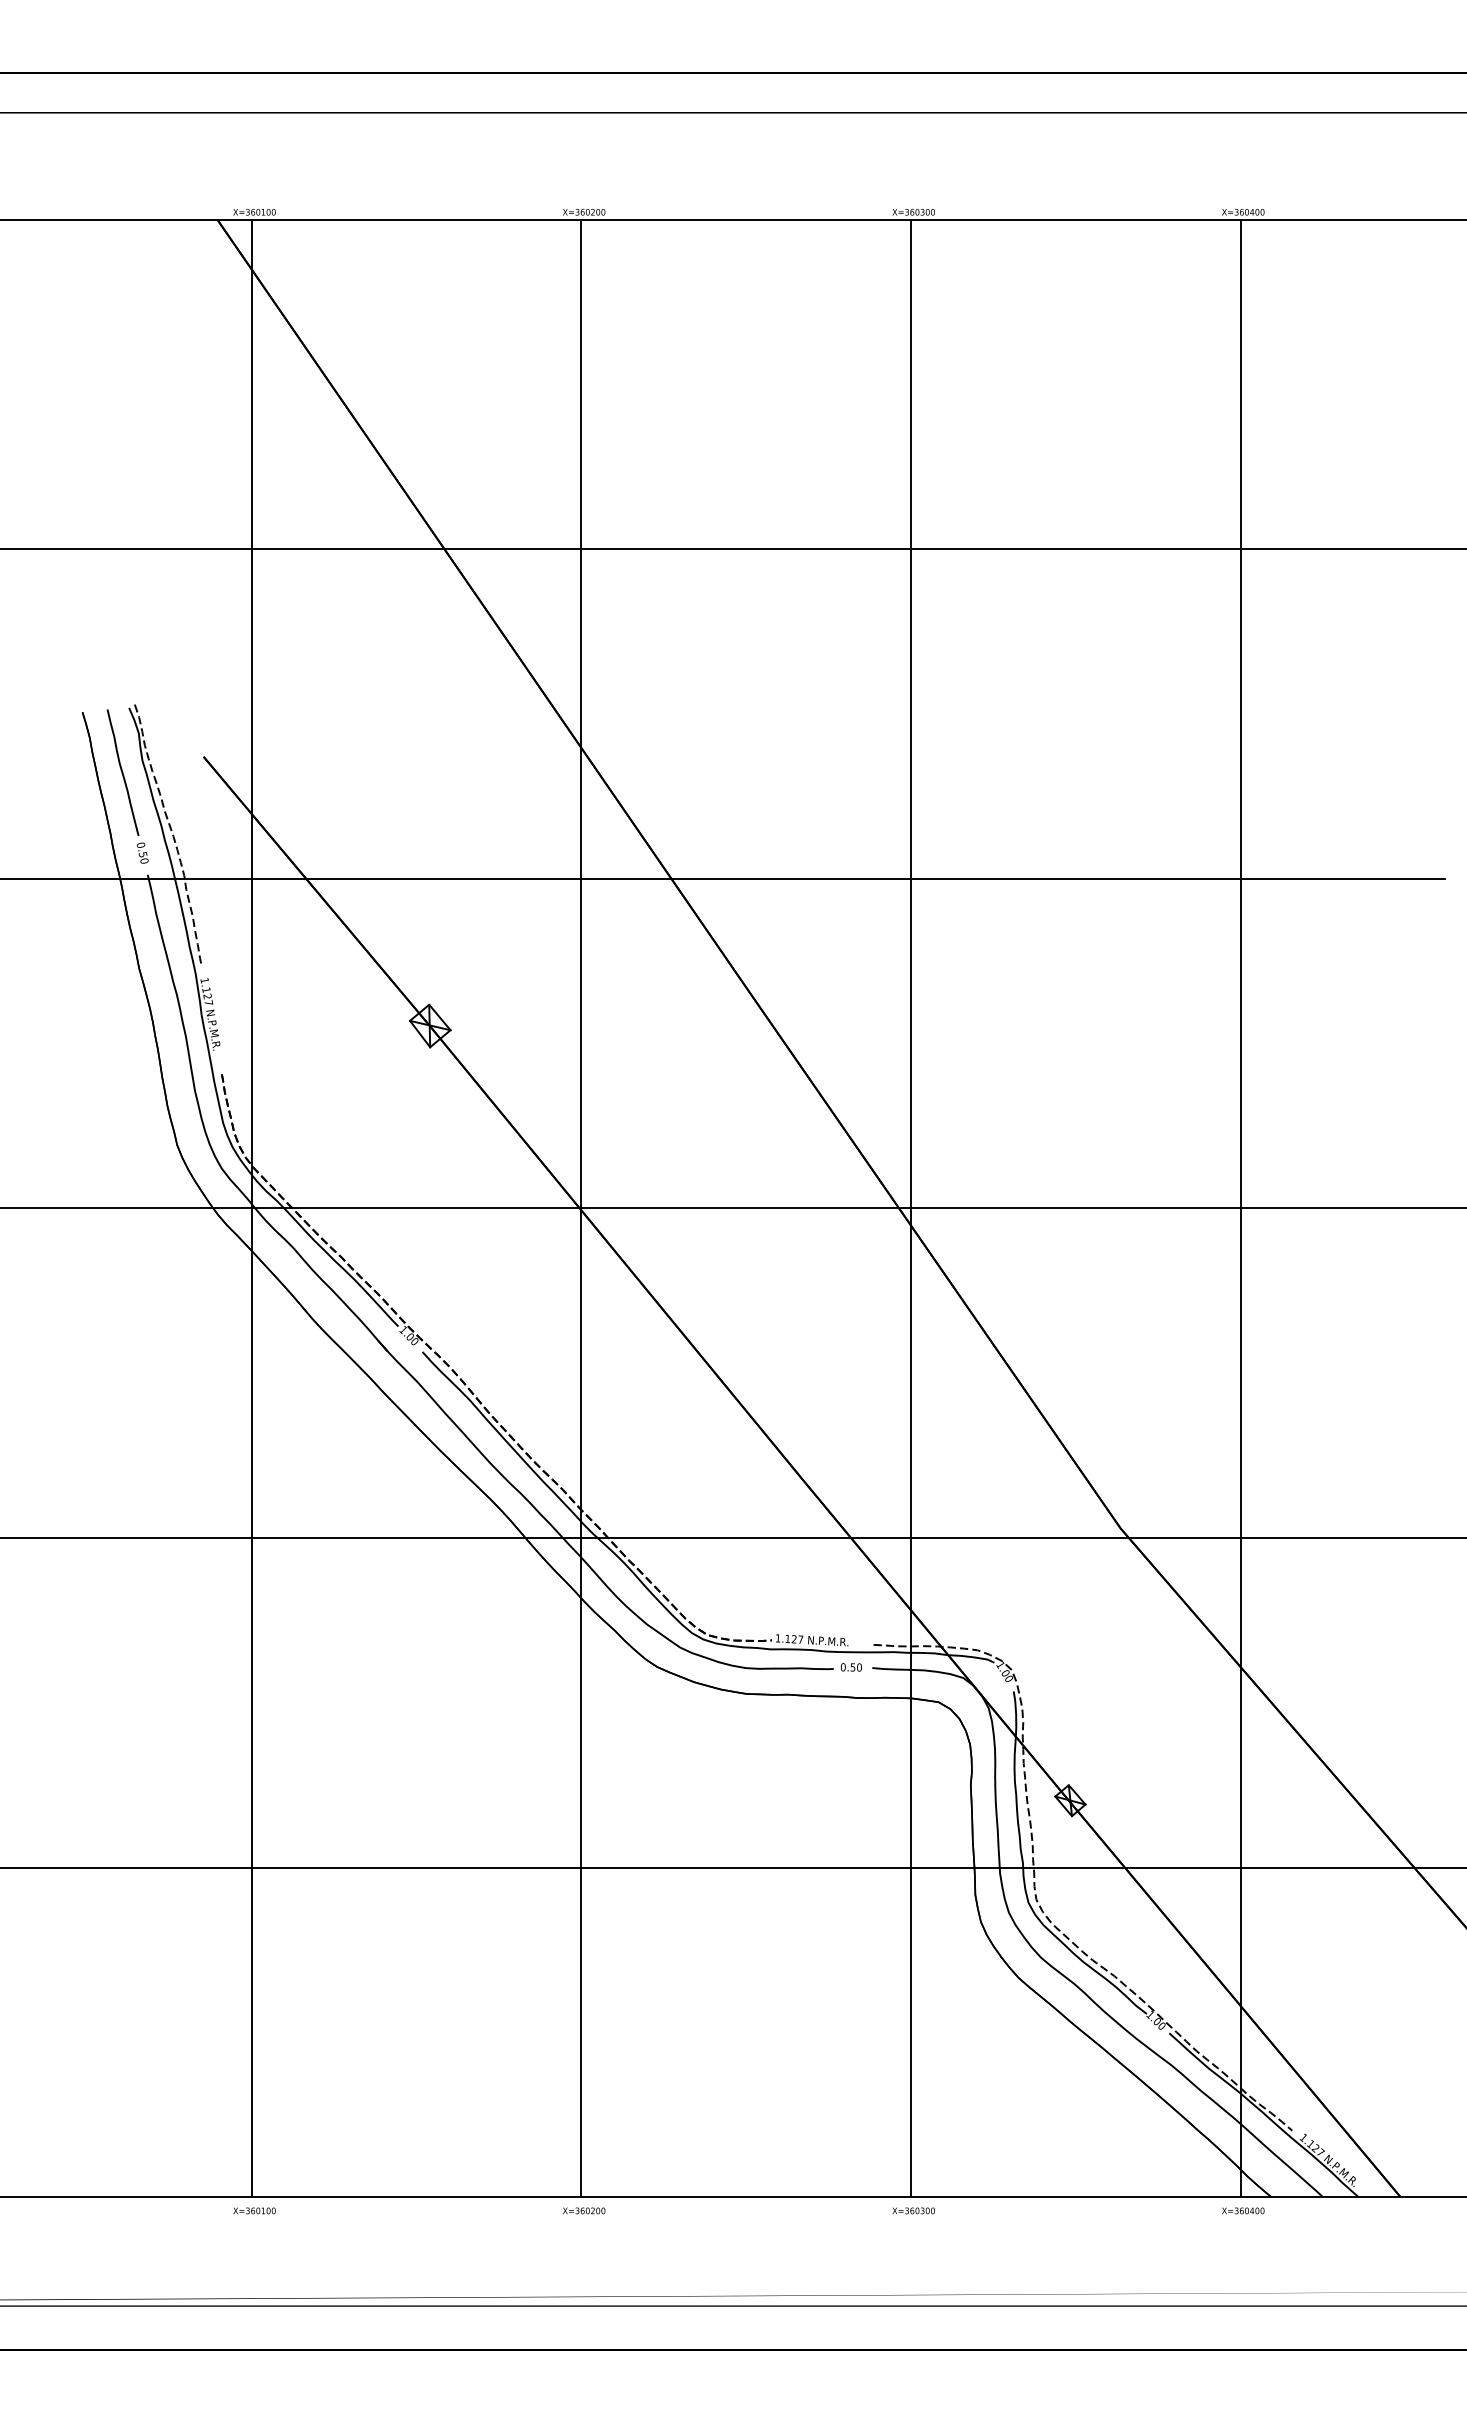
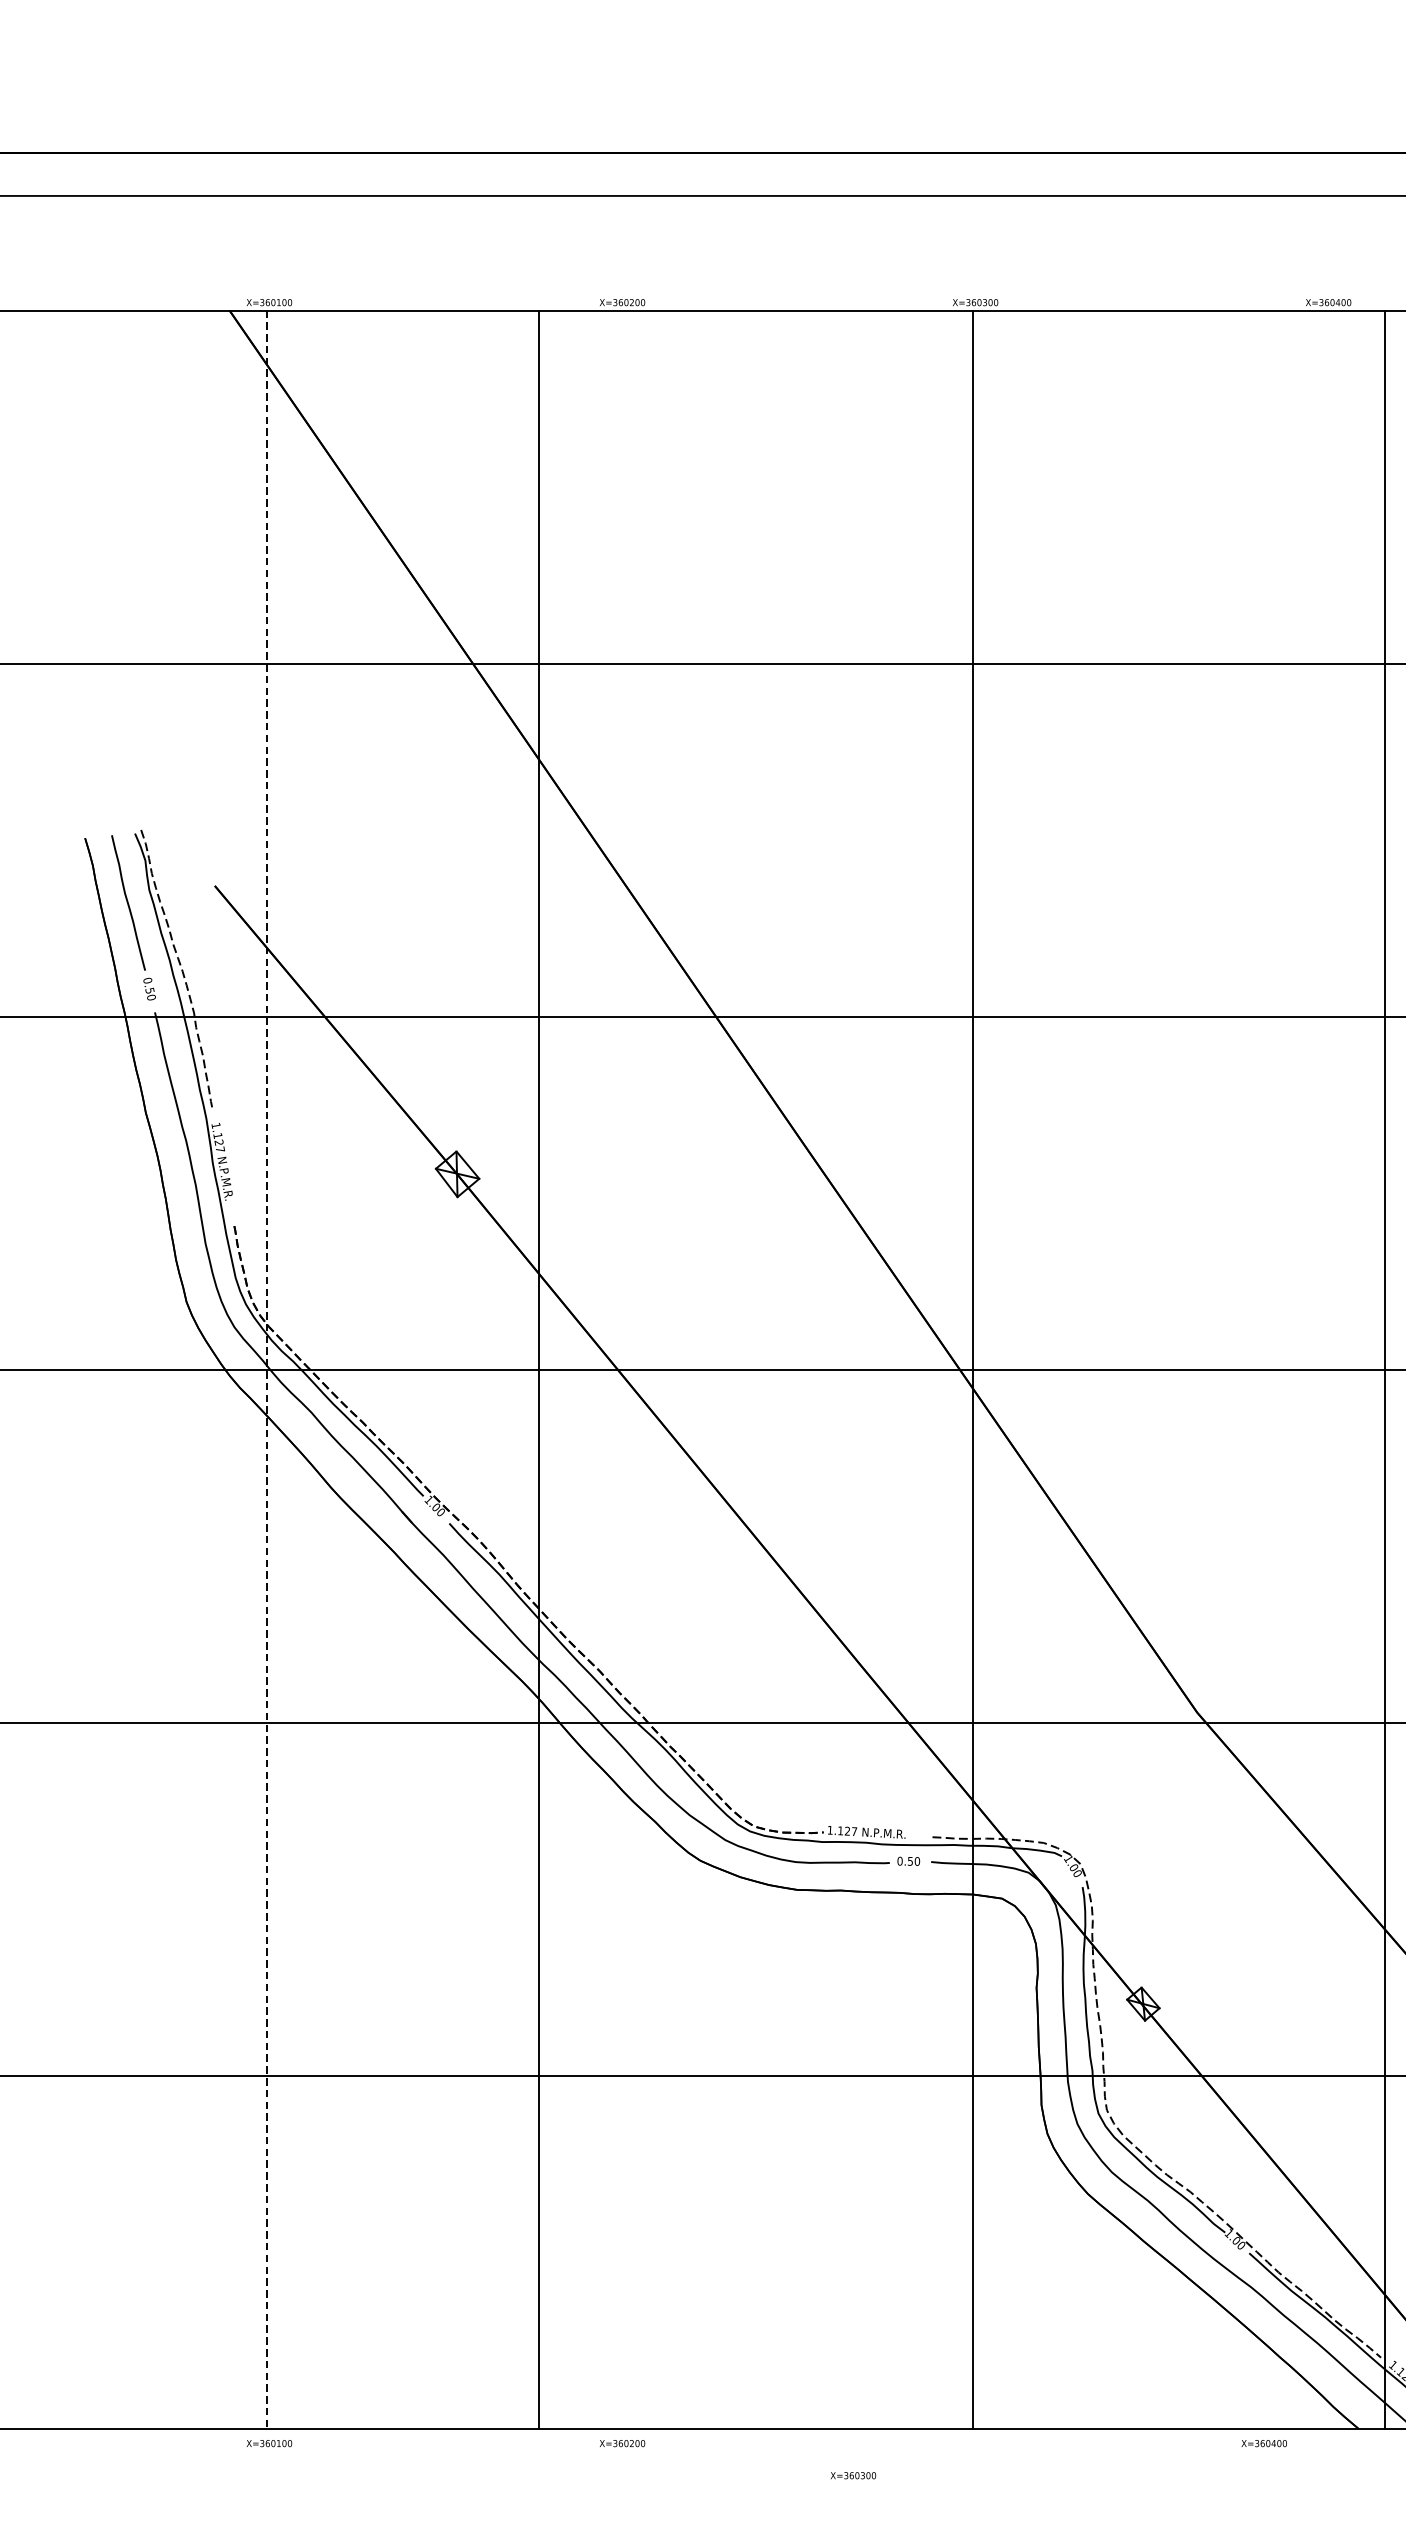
line: (251, 1208) -> (266, 1369), solid -> dashed
line: (581, 1208) -> (539, 1369), moved
line: (1240, 1208) -> (1384, 1369), moved
text: (913, 2210) -> (853, 2475), moved
text: (1243, 2210) -> (1264, 2443), moved

